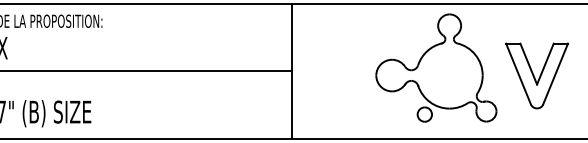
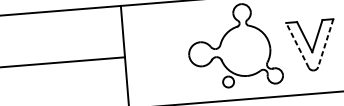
line: (518, 74) -> (297, 45), solid -> dashed
line: (555, 74) -> (325, 43), solid -> dashed

